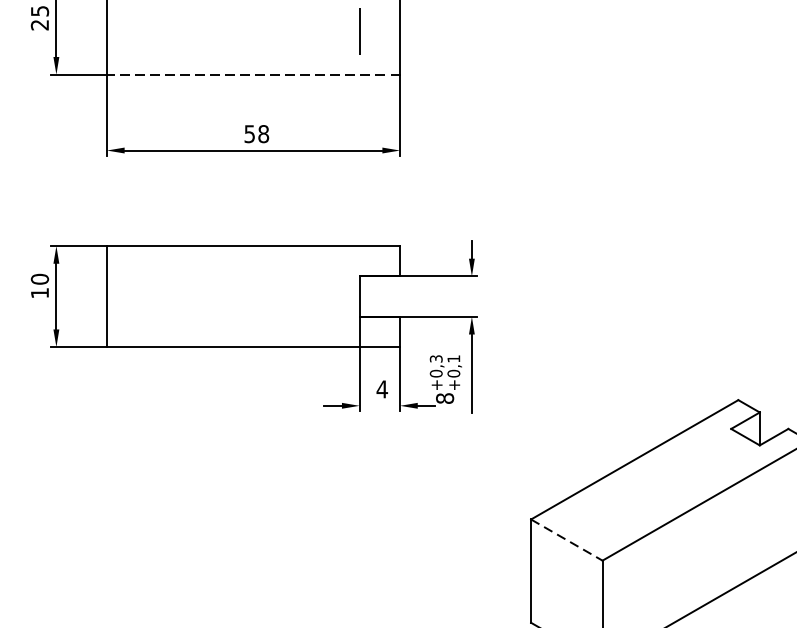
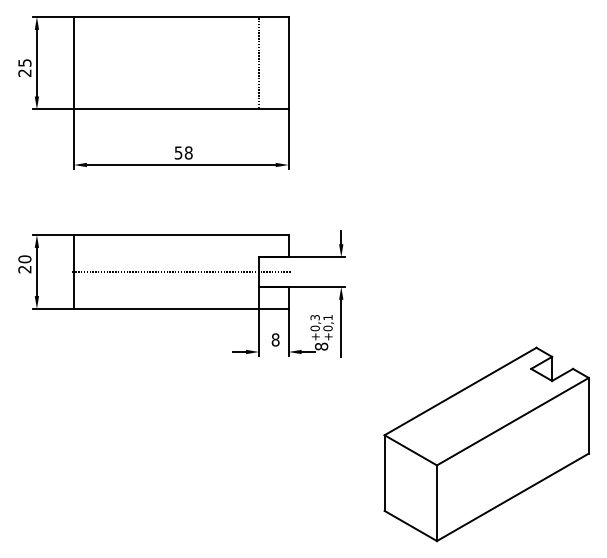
line: (252, 74) -> (180, 109), dashed -> solid
text: (39, 293) -> (24, 269), 10 -> 20
line: (253, 297) -> (181, 272), added
text: (382, 388) -> (275, 339), 4 -> 8
line: (567, 540) -> (411, 450), dashed -> solid

